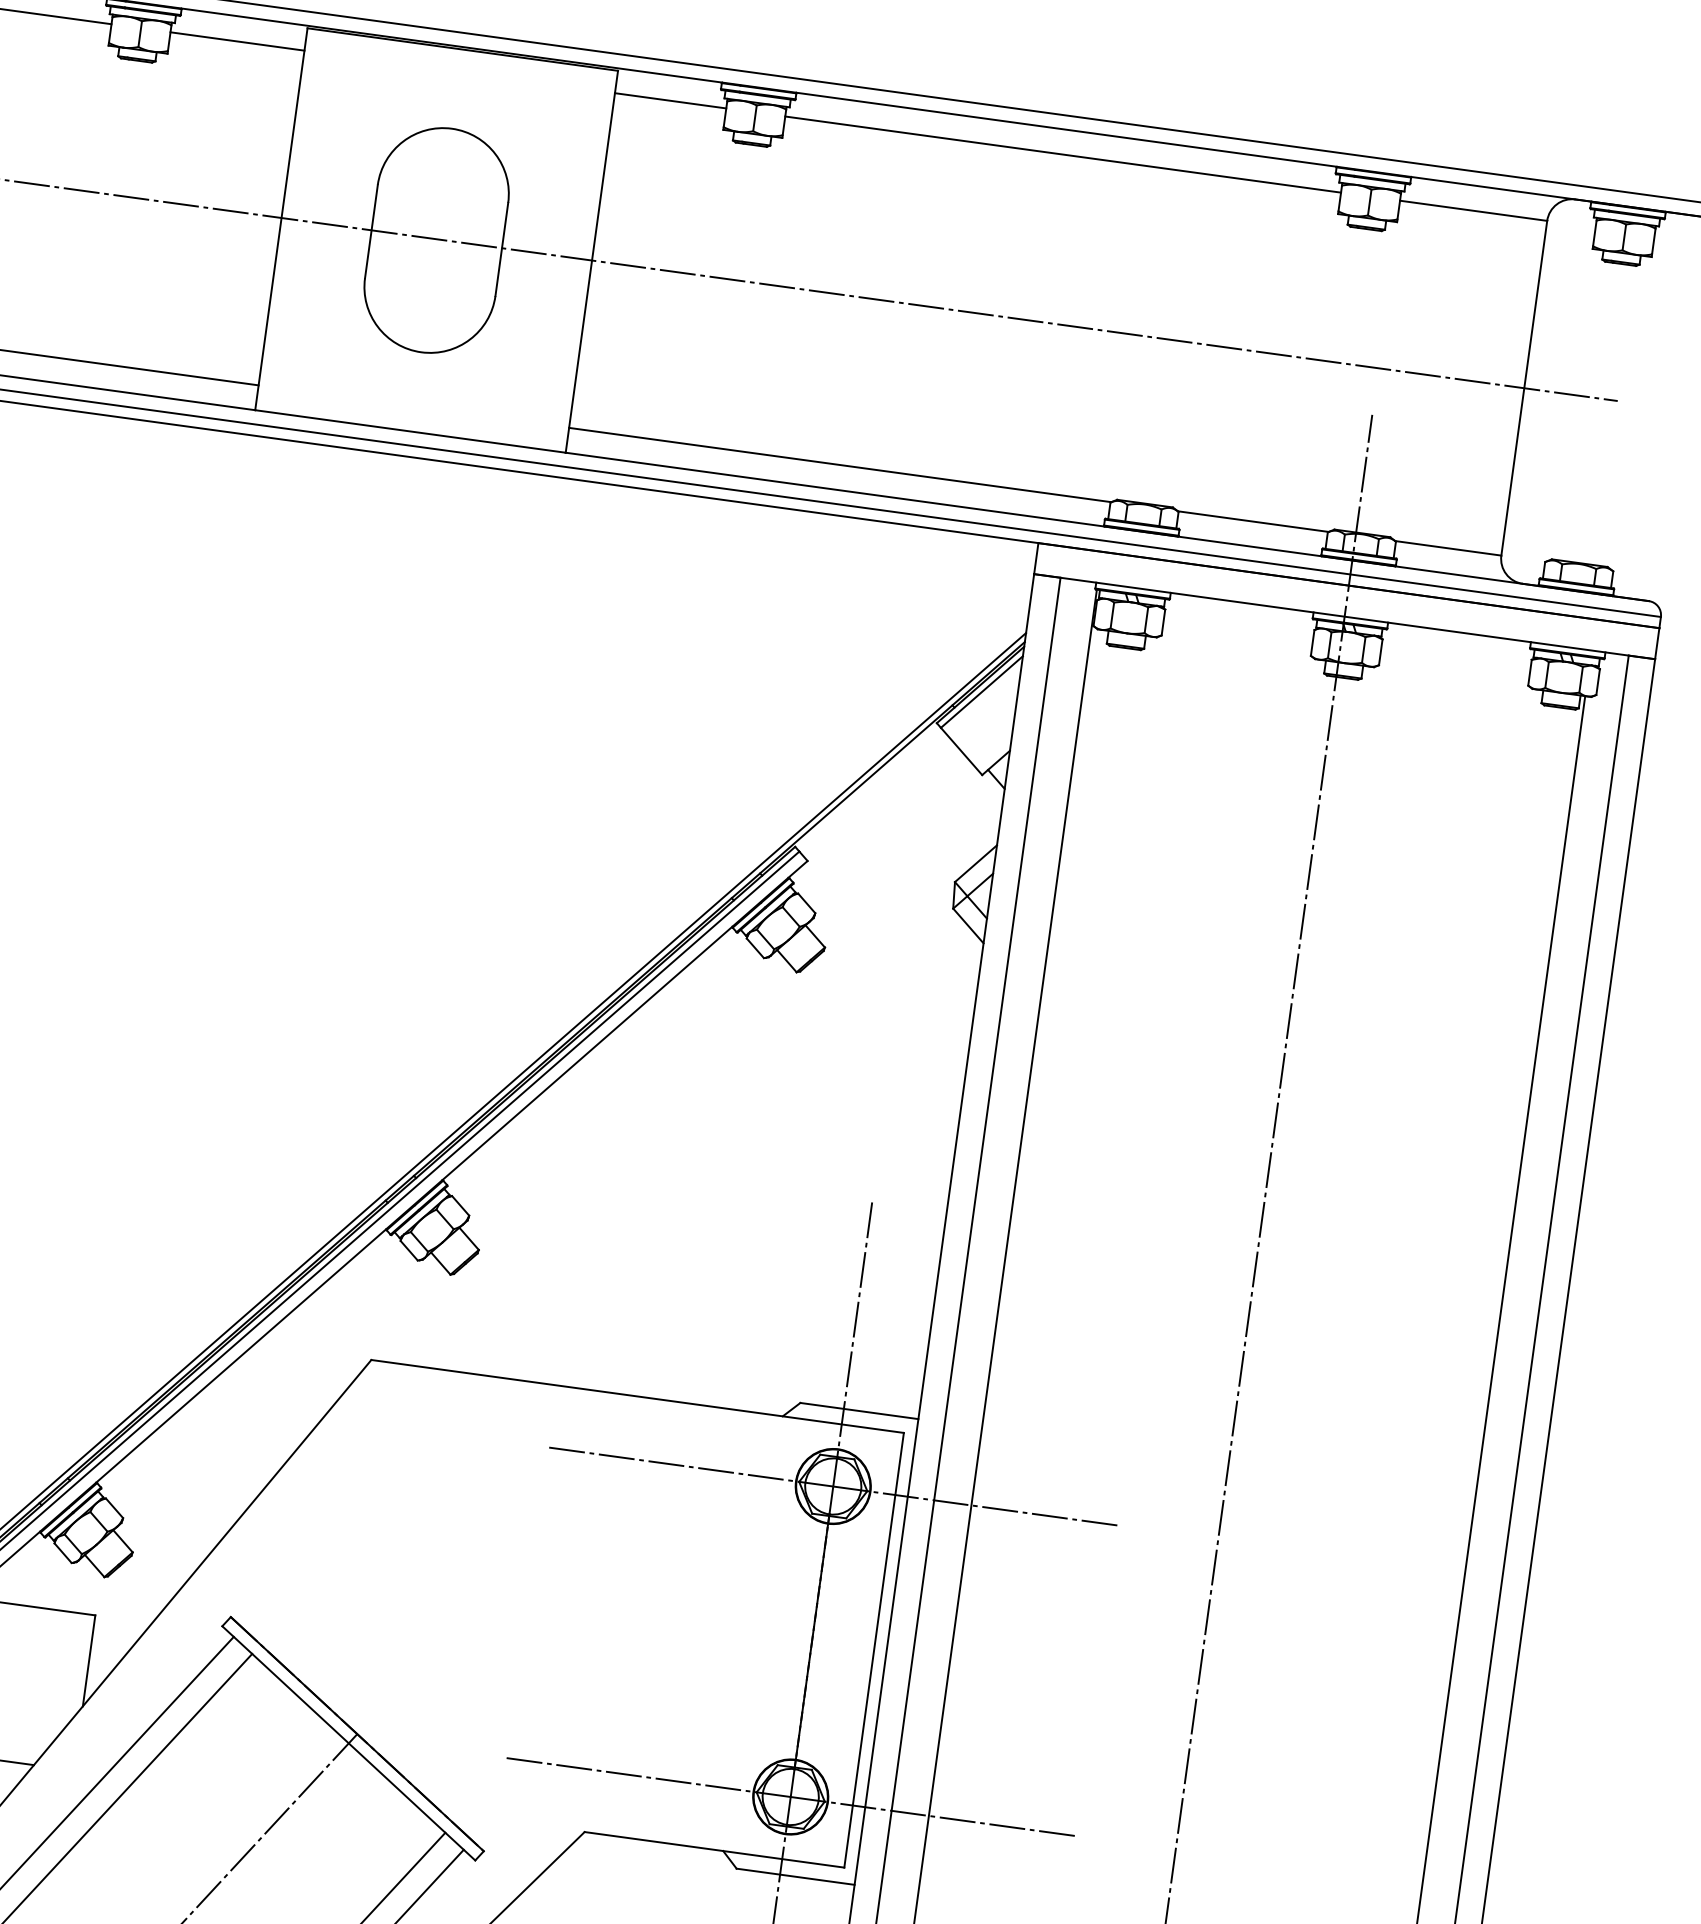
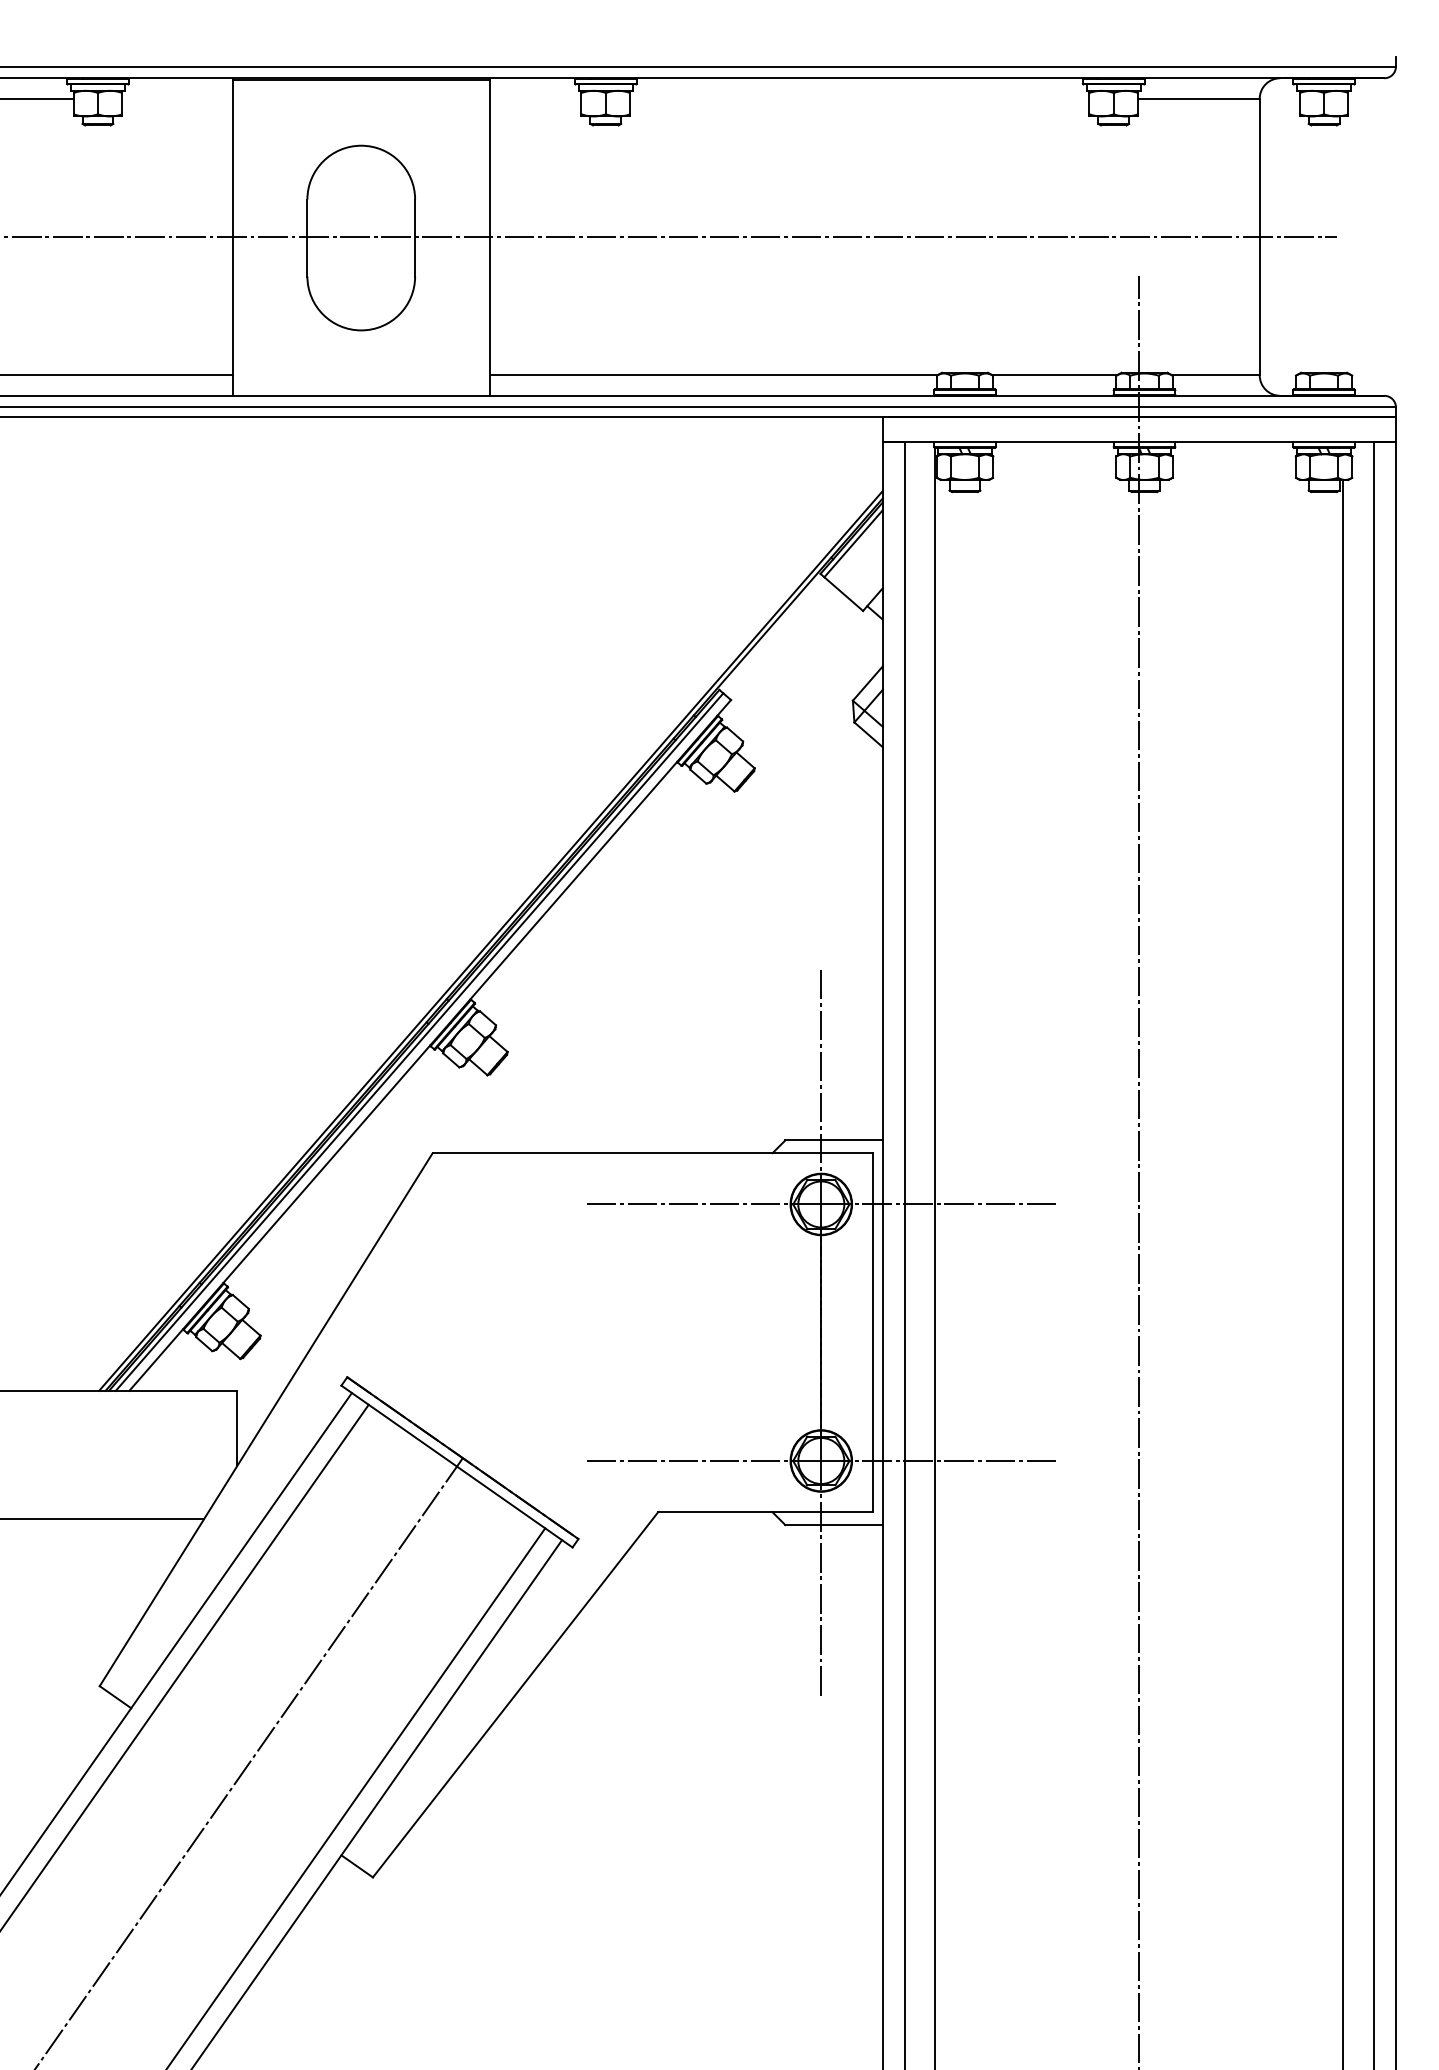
line: (237, 41) -> (177, 98), removed
line: (670, 100) -> (535, 98), removed
line: (1062, 154) -> (859, 98), removed

